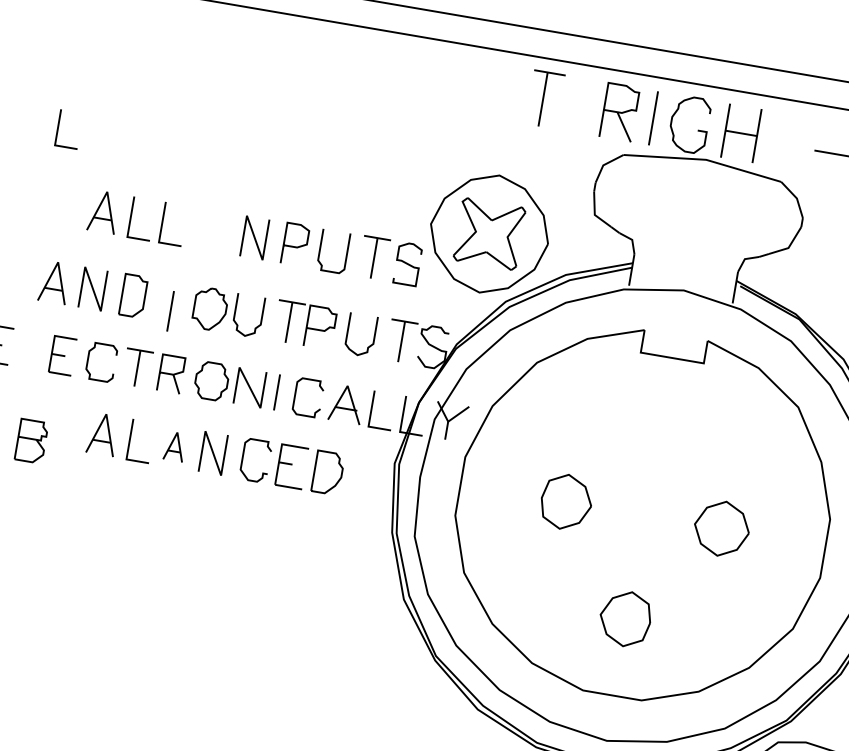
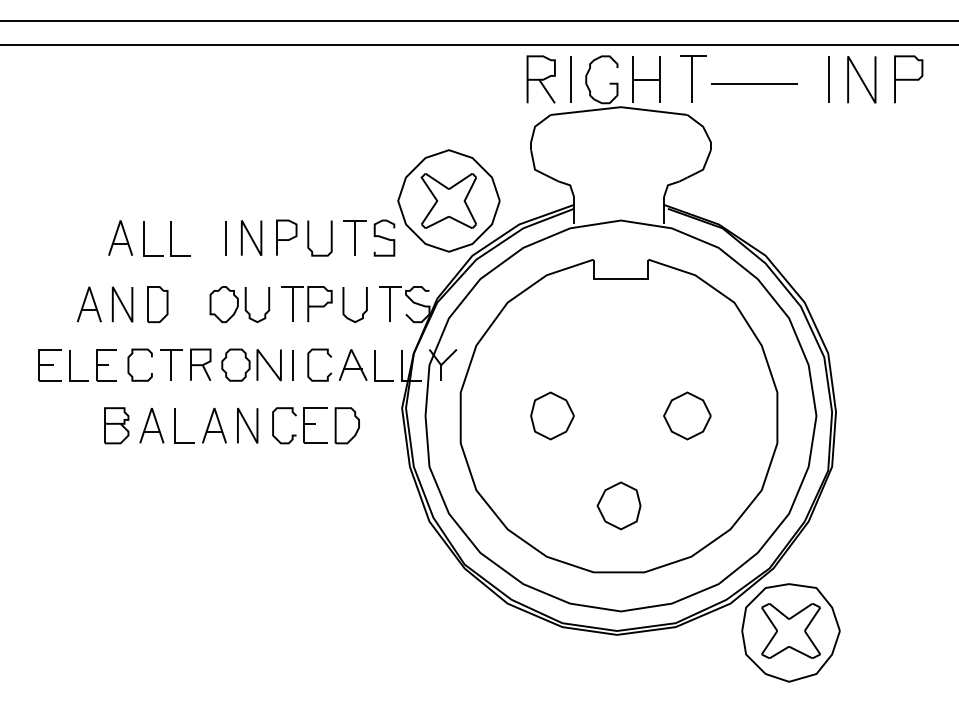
part: (545, 98) -> (693, 78), moved
curve: (58, 127) -> (70, 365), moved
line: (169, 311) -> (225, 238), moved
part: (31, 440) -> (116, 425), moved
part: (175, 446) -> (214, 425), size x1.43

